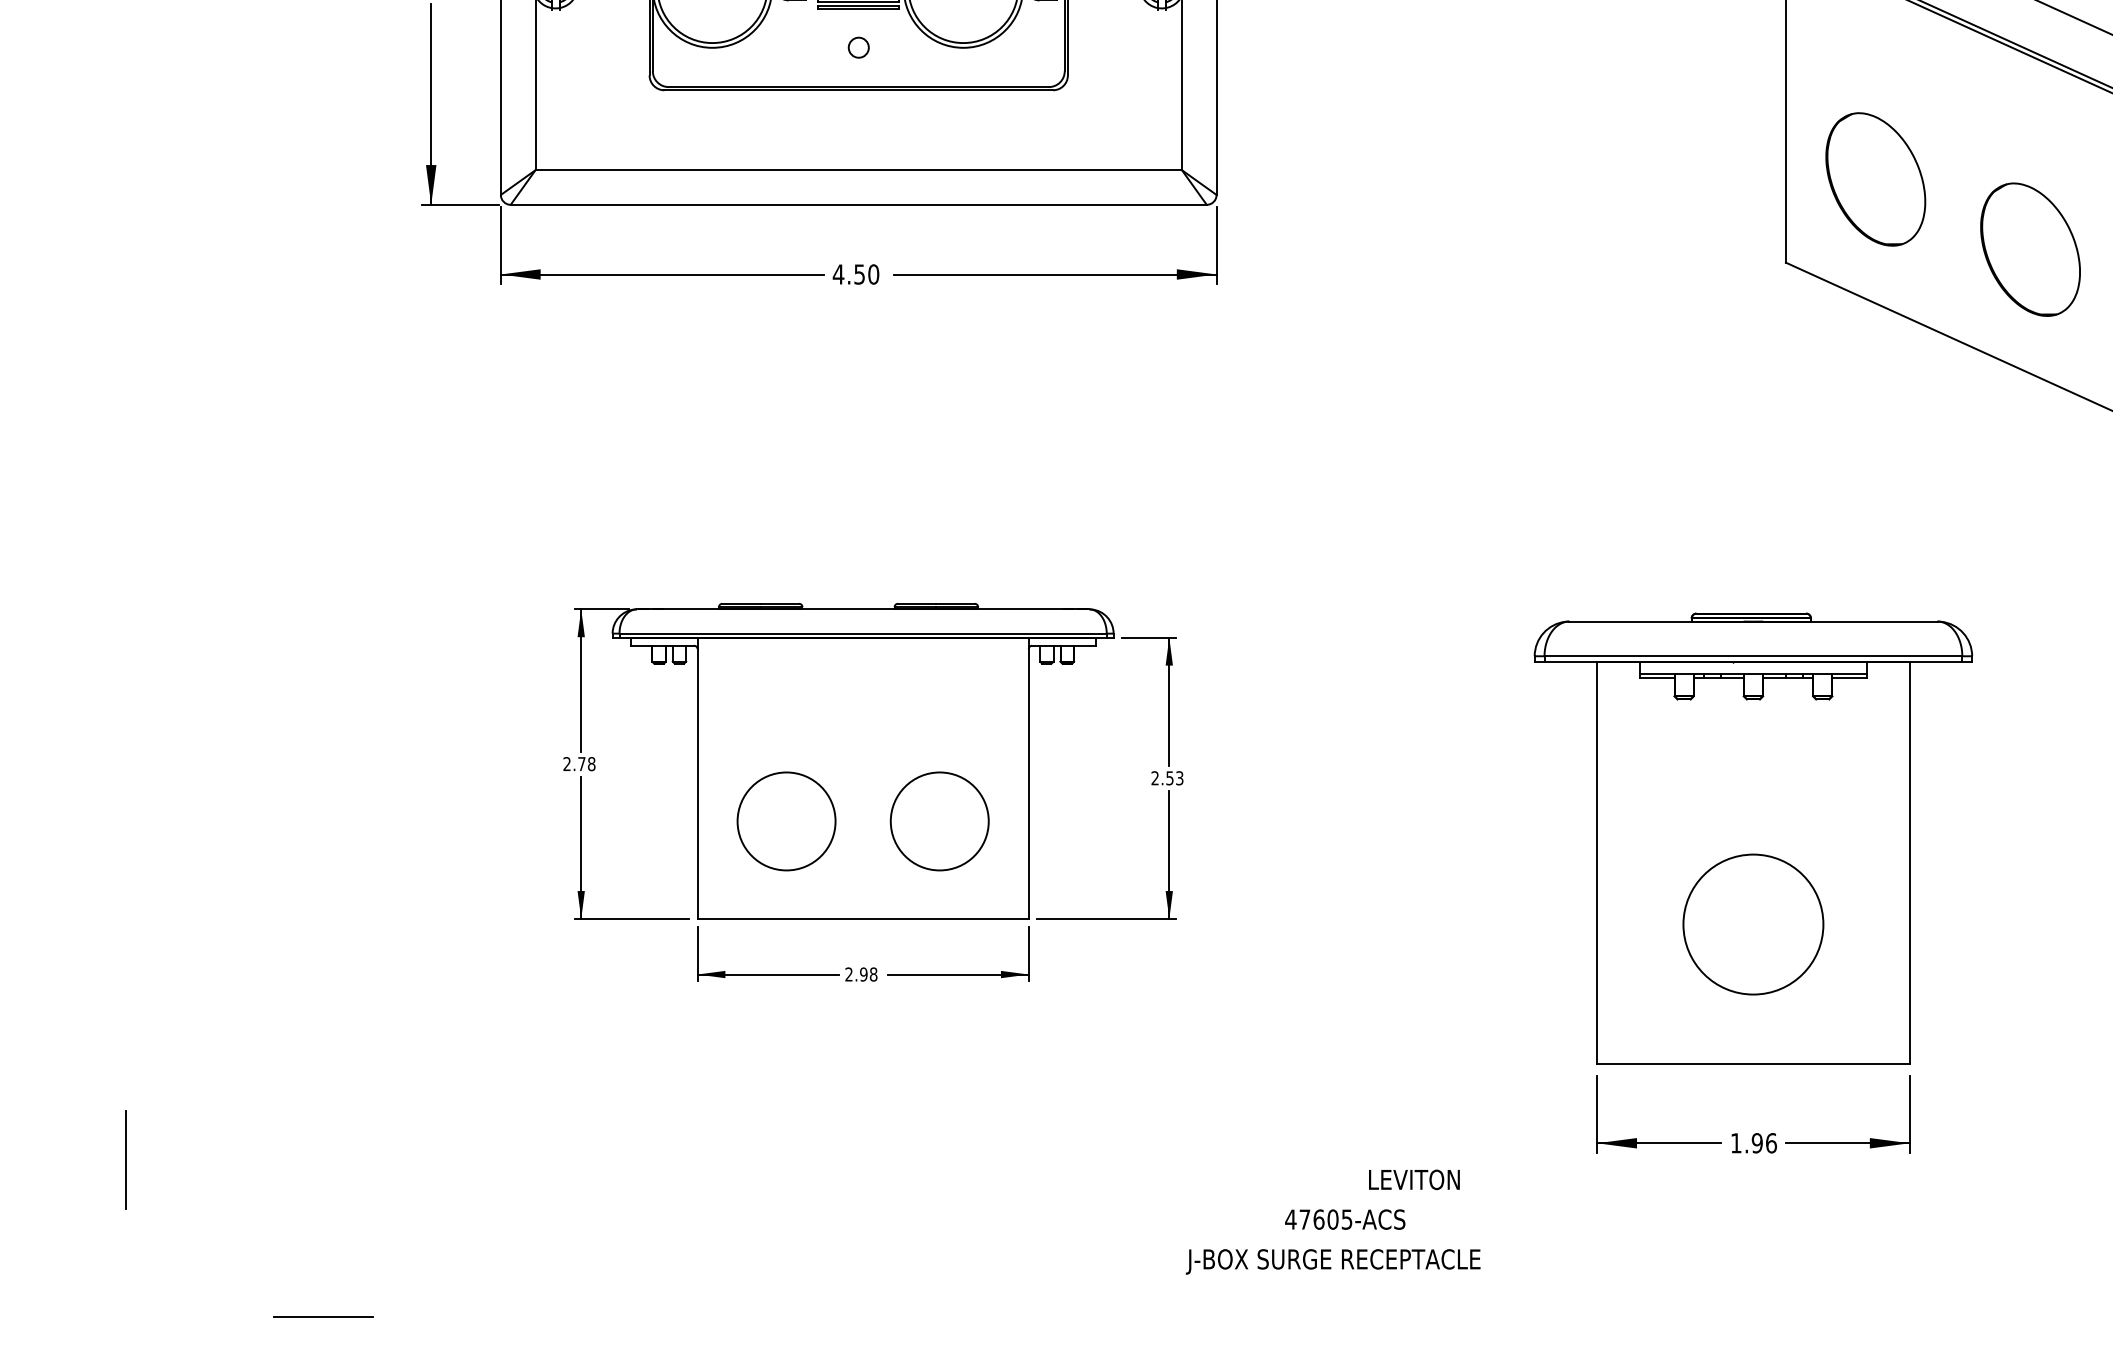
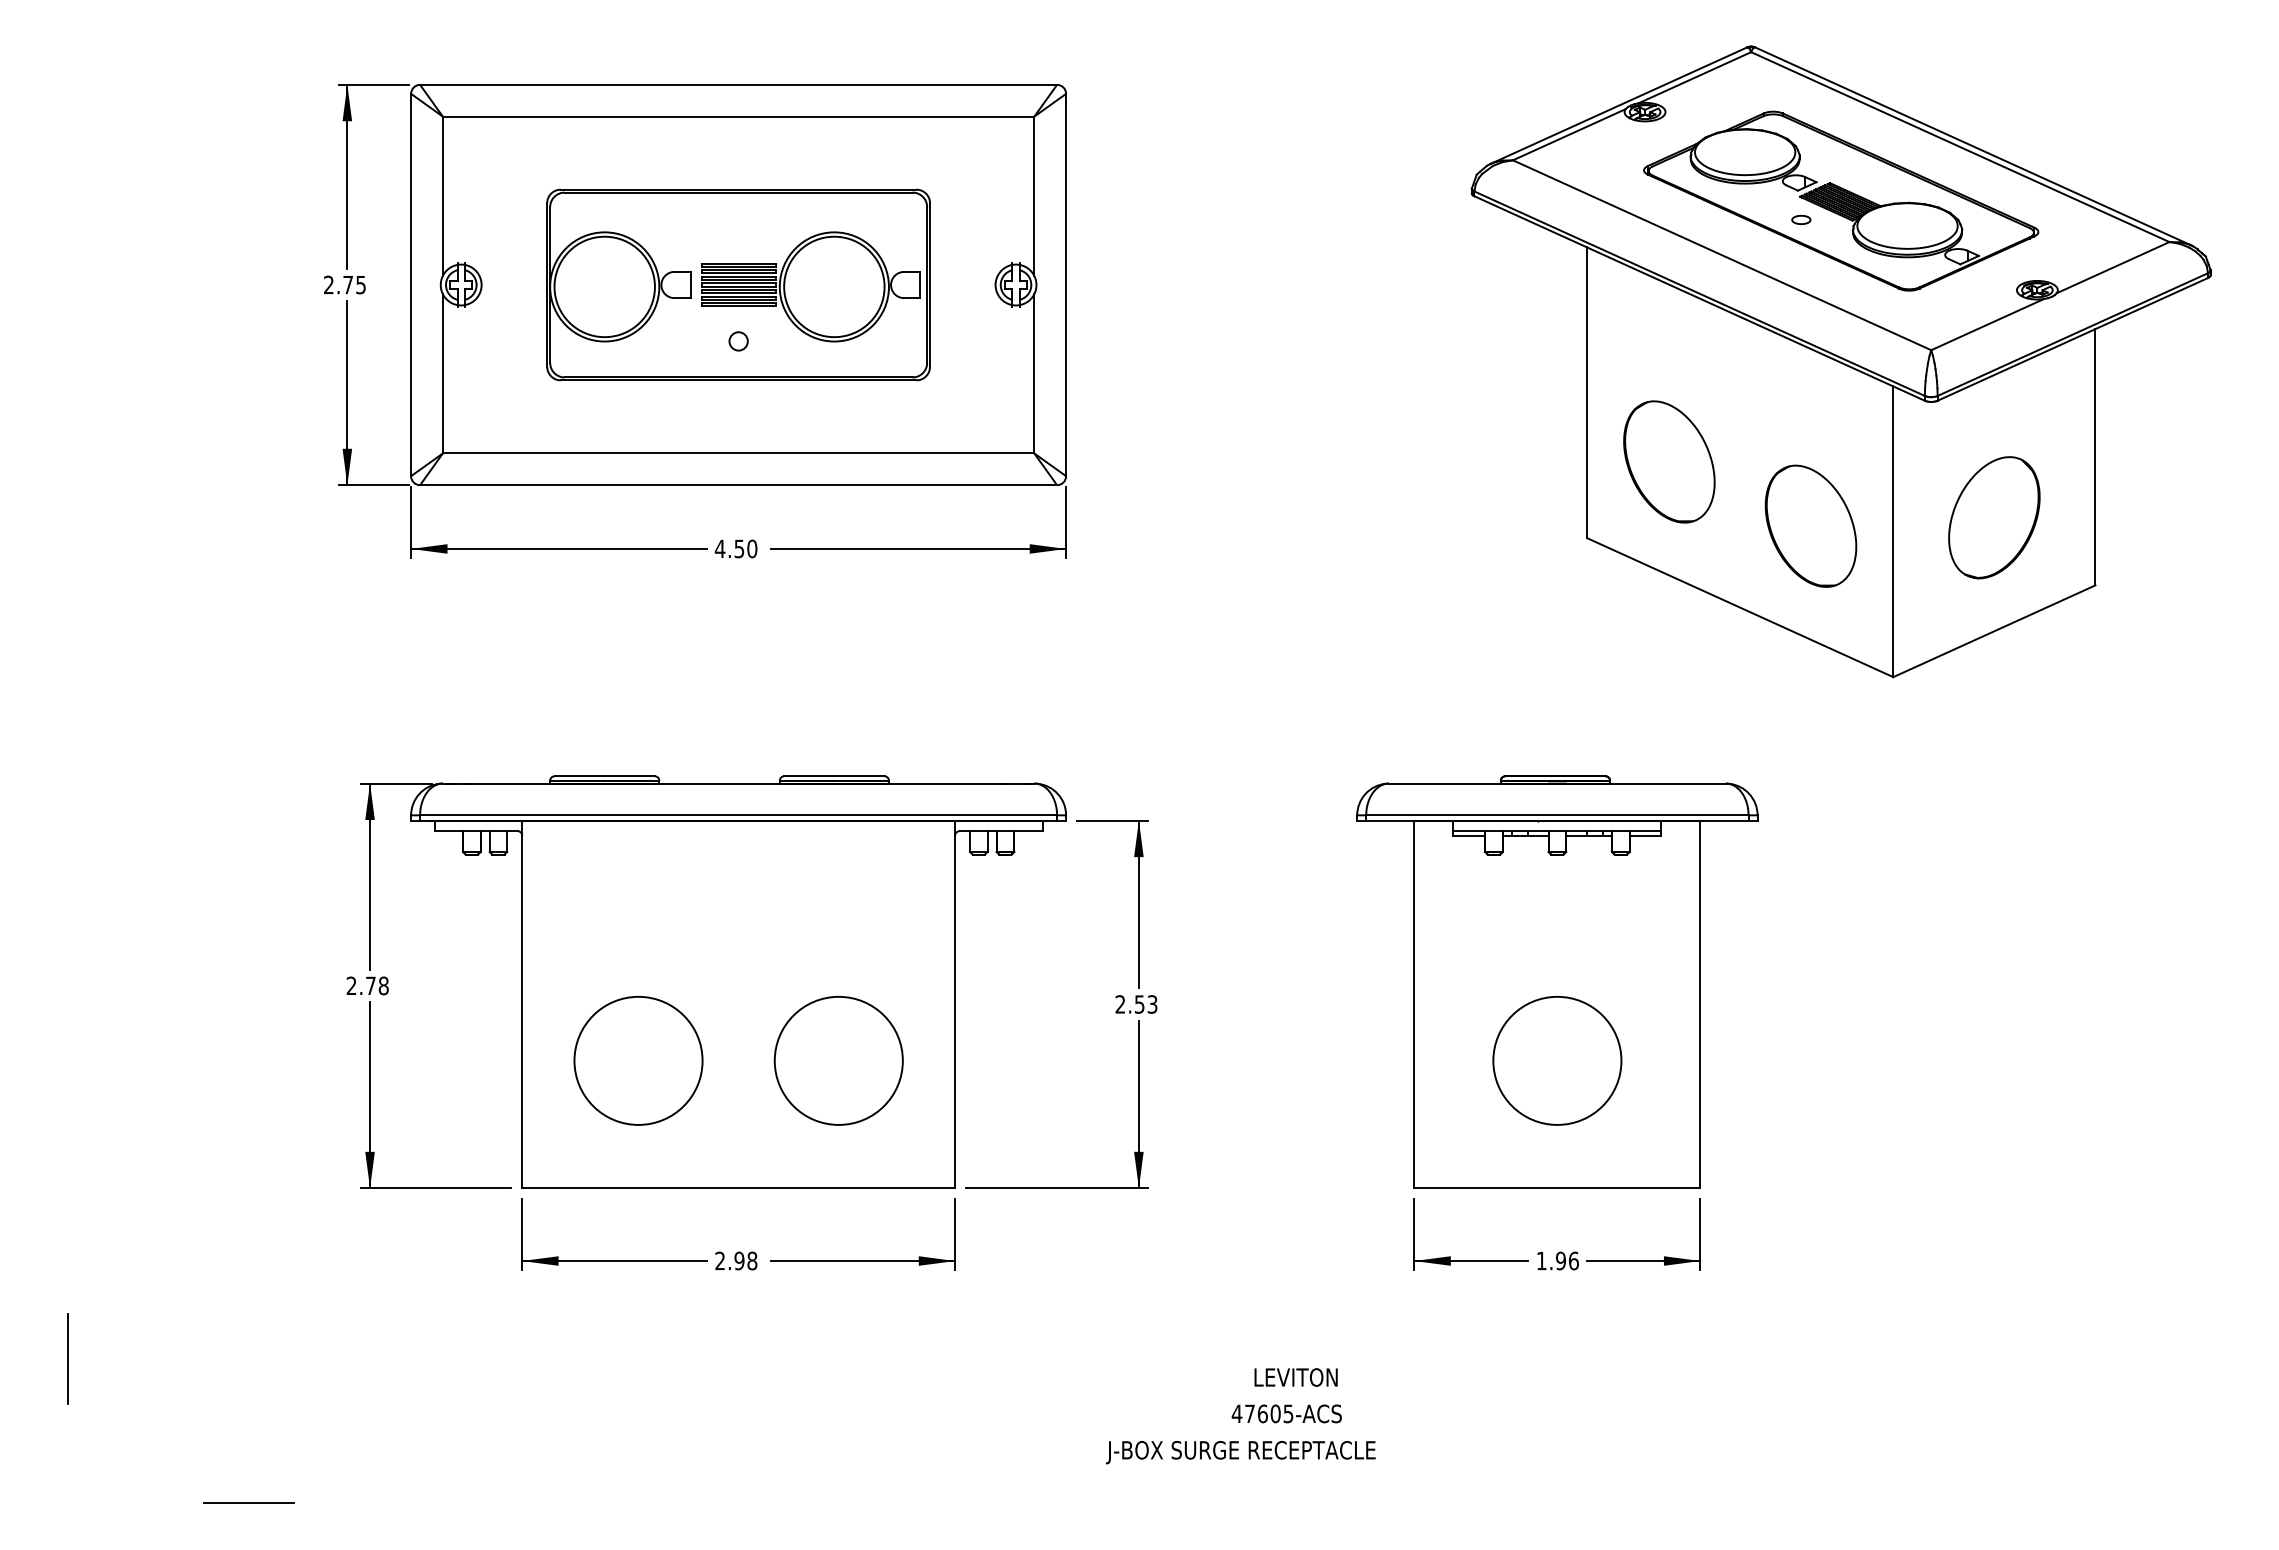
part: (872, 791) -> (751, 1022), size x1.43
part: (1753, 882) -> (1557, 1022), moved
text: (1413, 1179) -> (1295, 1377), moved
text: (1344, 1219) -> (1286, 1413), moved
text: (1332, 1261) -> (1240, 1452), moved

